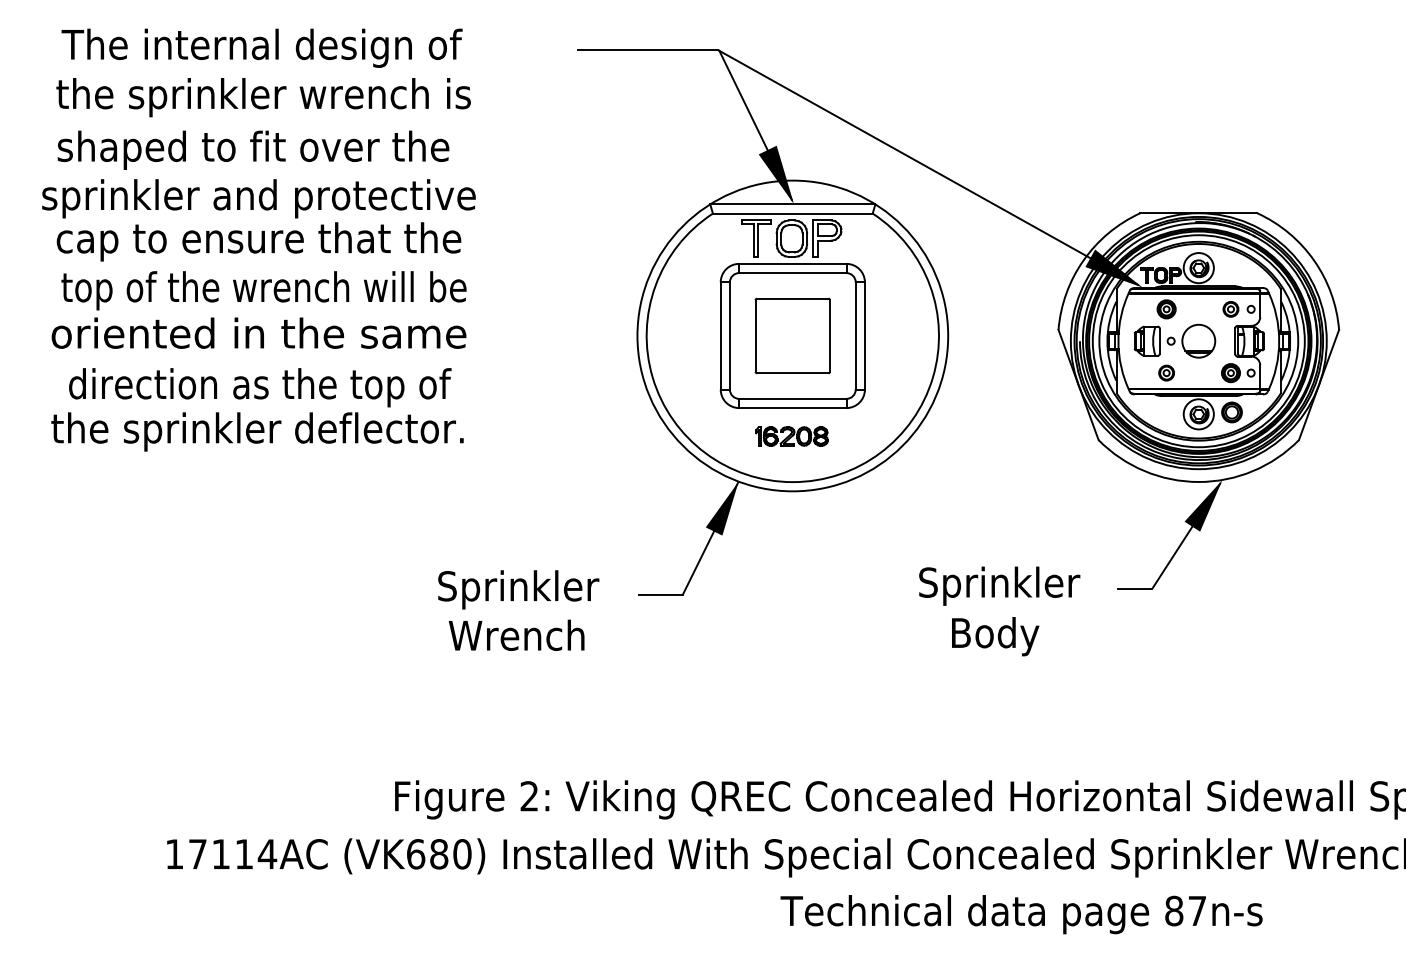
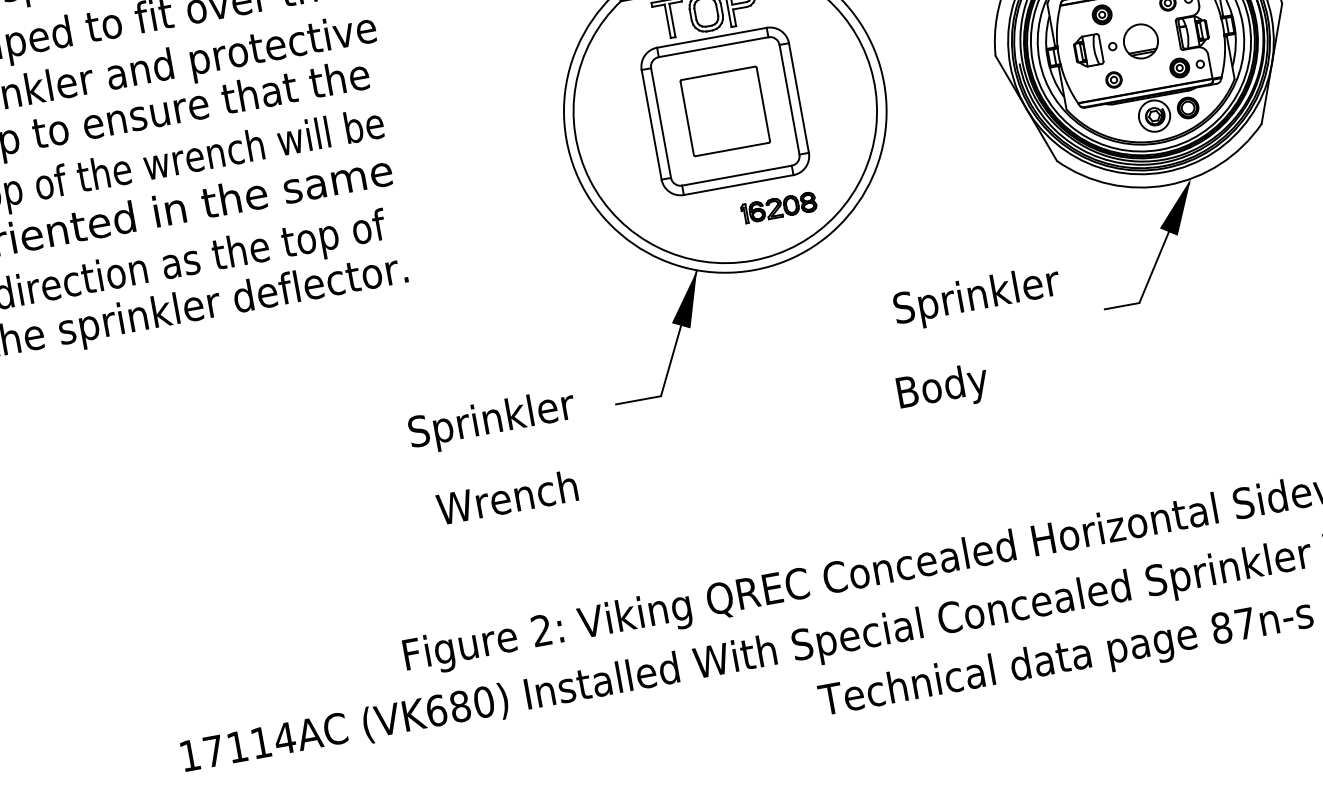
part: (791, 436) -> (778, 207), moved
text: (999, 585) -> (977, 297), moved
text: (516, 634) -> (506, 496), moved
text: (995, 636) -> (943, 388), moved

